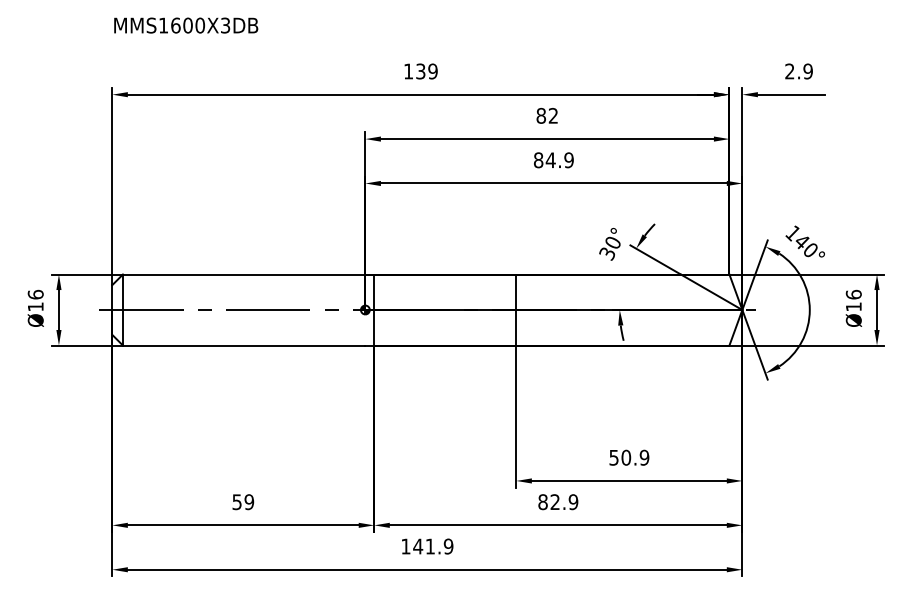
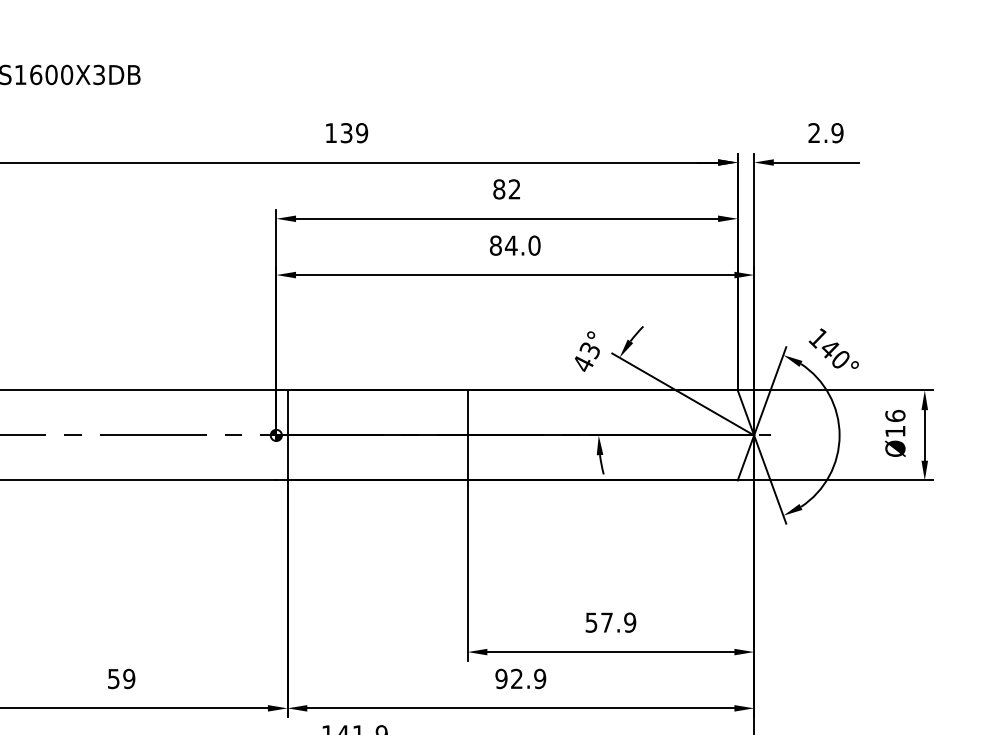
text: (568, 160) -> (533, 245), 84.9 -> 84.0
text: (609, 248) -> (585, 357), 30° -> 43°
text: (626, 457) -> (607, 622), 50.9 -> 57.9
text: (542, 502) -> (500, 679), 82.9 -> 92.9

